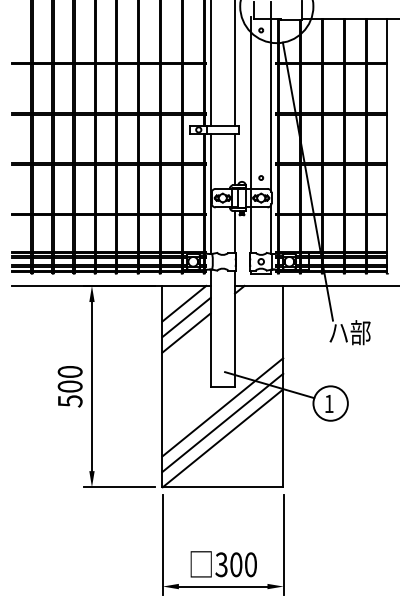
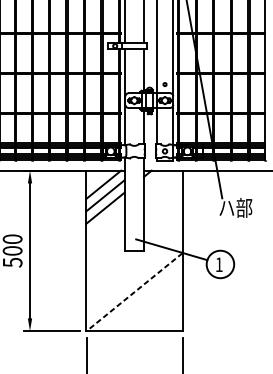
line: (222, 407) -> (134, 267), removed
line: (222, 422) -> (134, 279), removed
line: (223, 438) -> (134, 292), solid -> dashed

